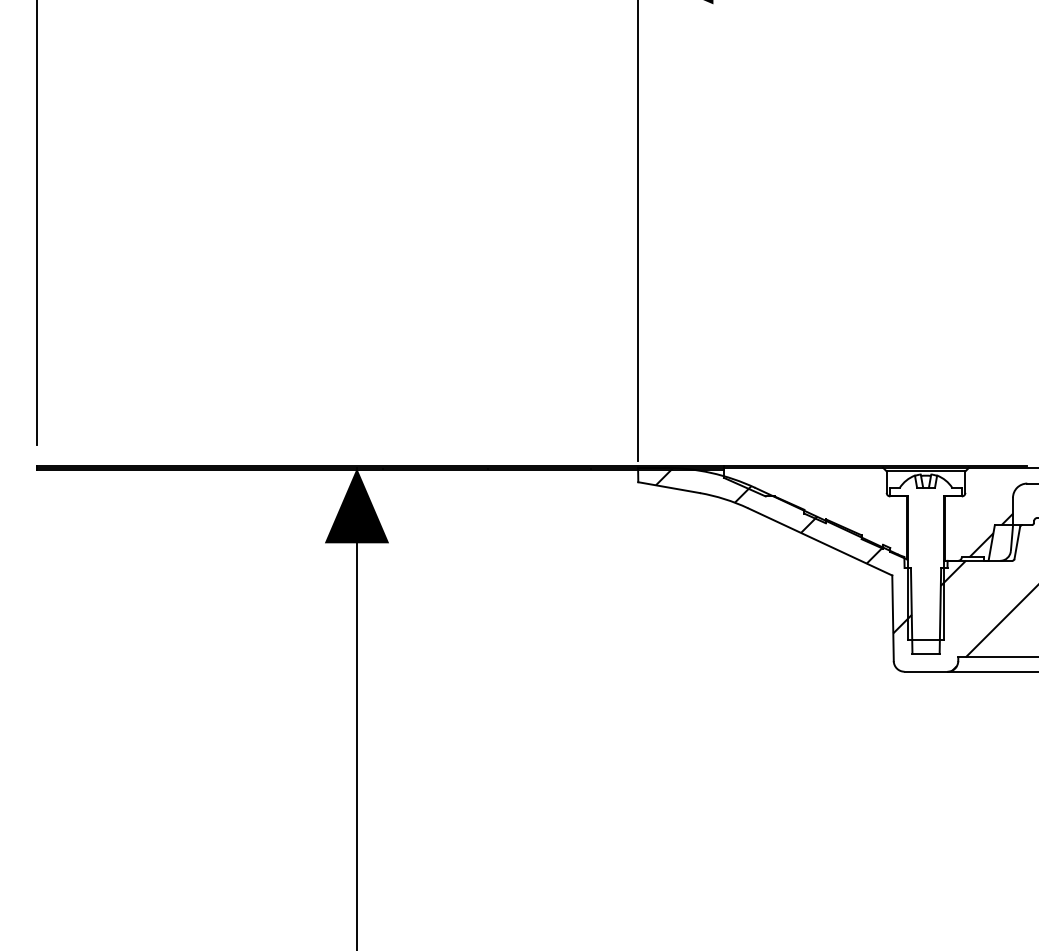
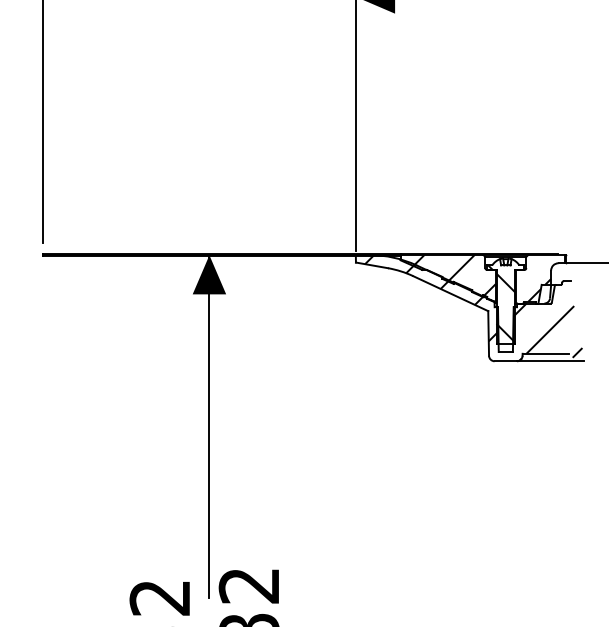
hatch: (827, 507) -> (454, 275), added
hatch: (917, 560) -> (501, 303), added

